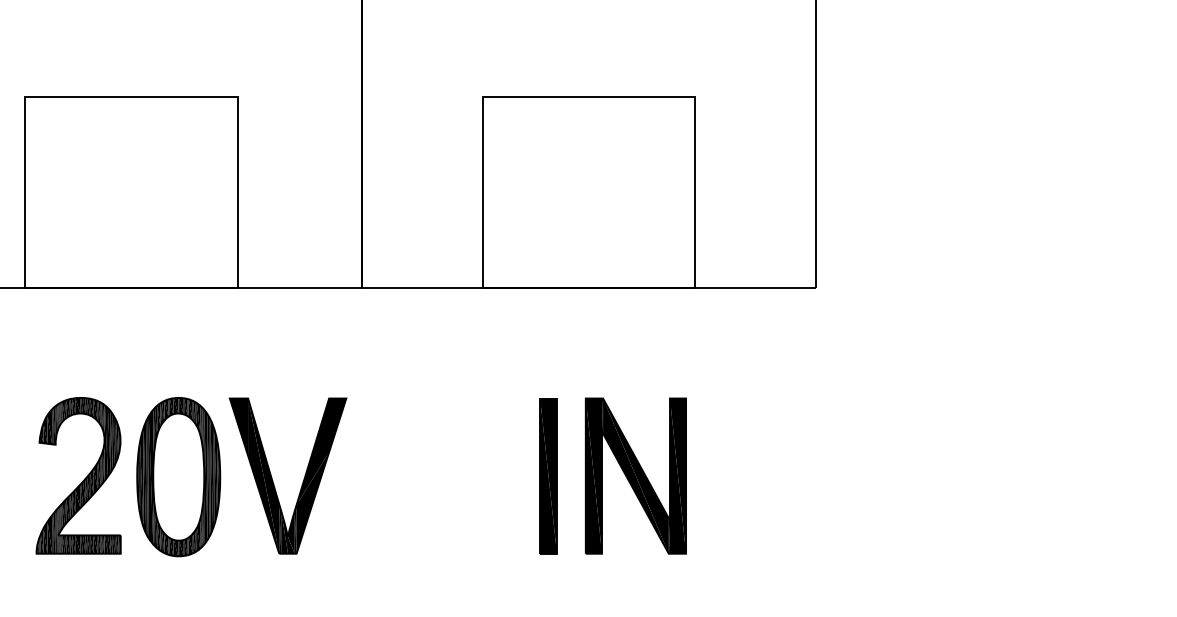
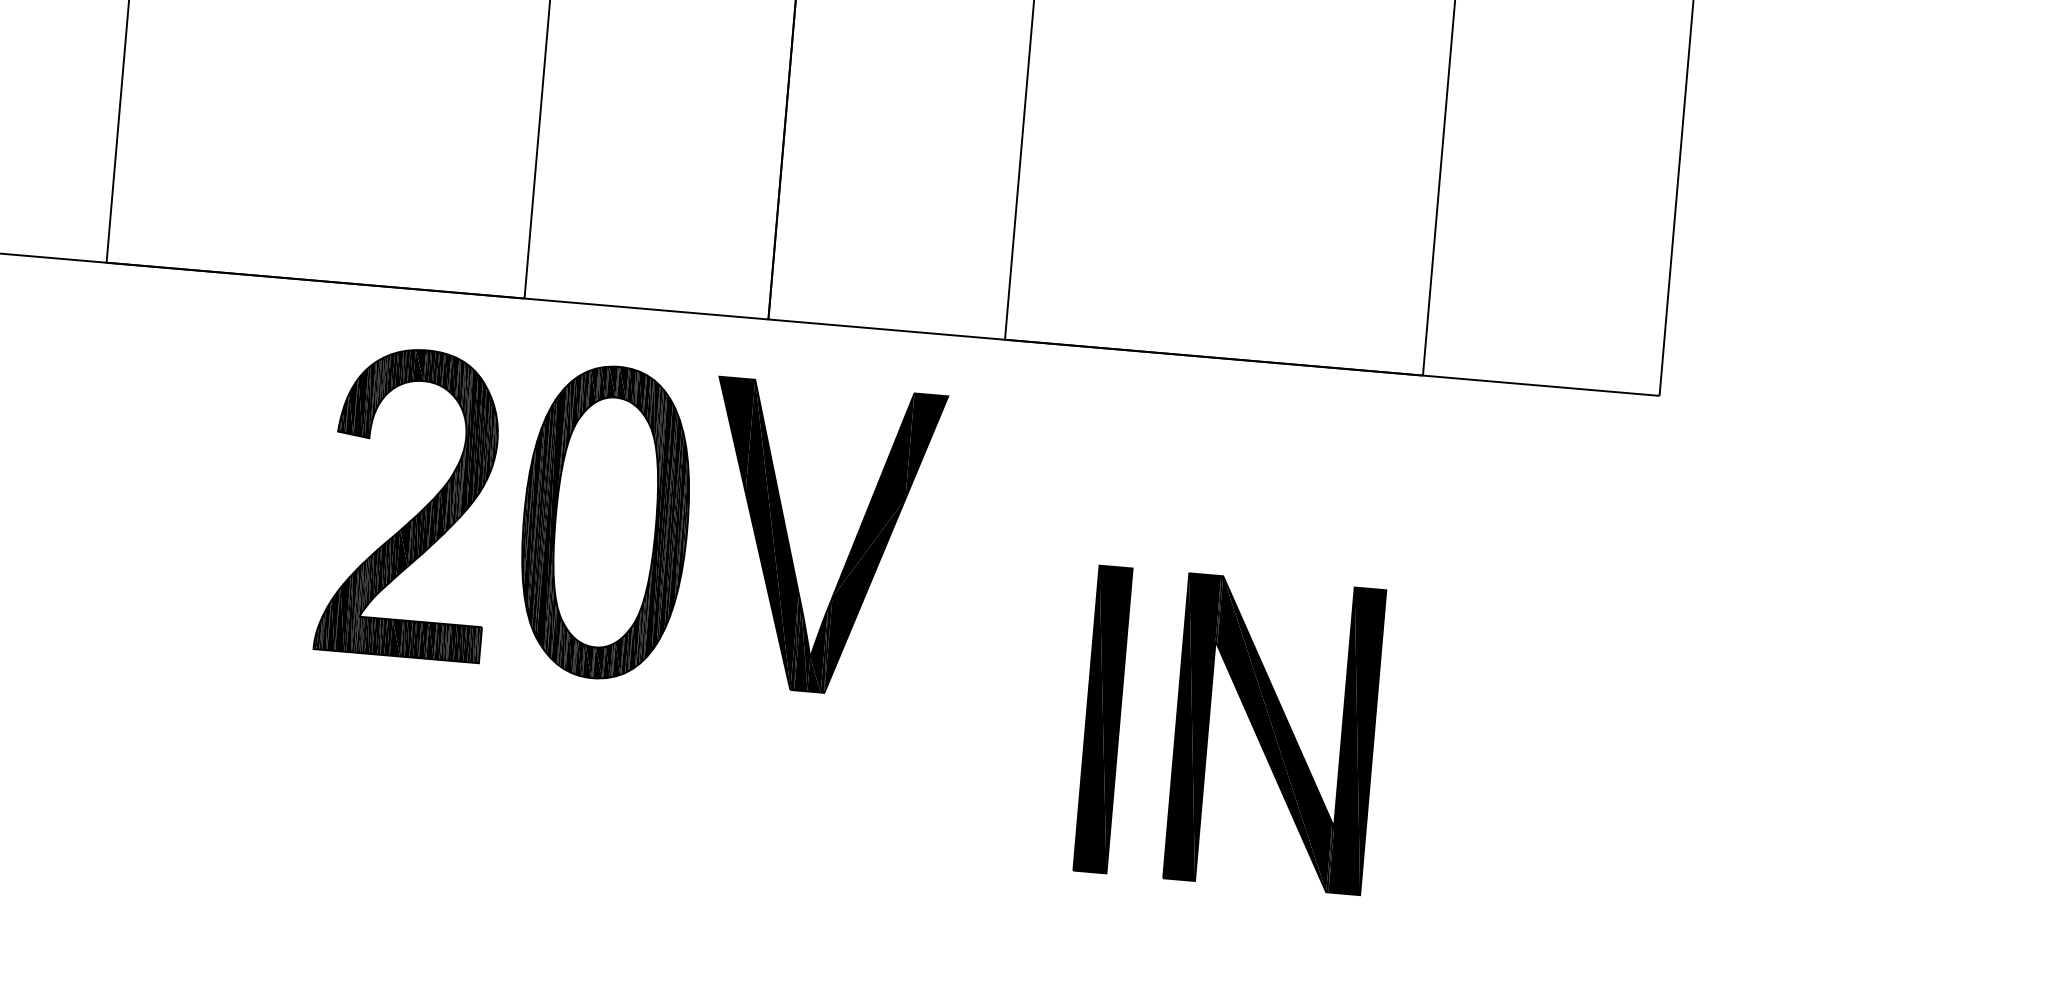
part: (191, 477) -> (630, 525), moved

